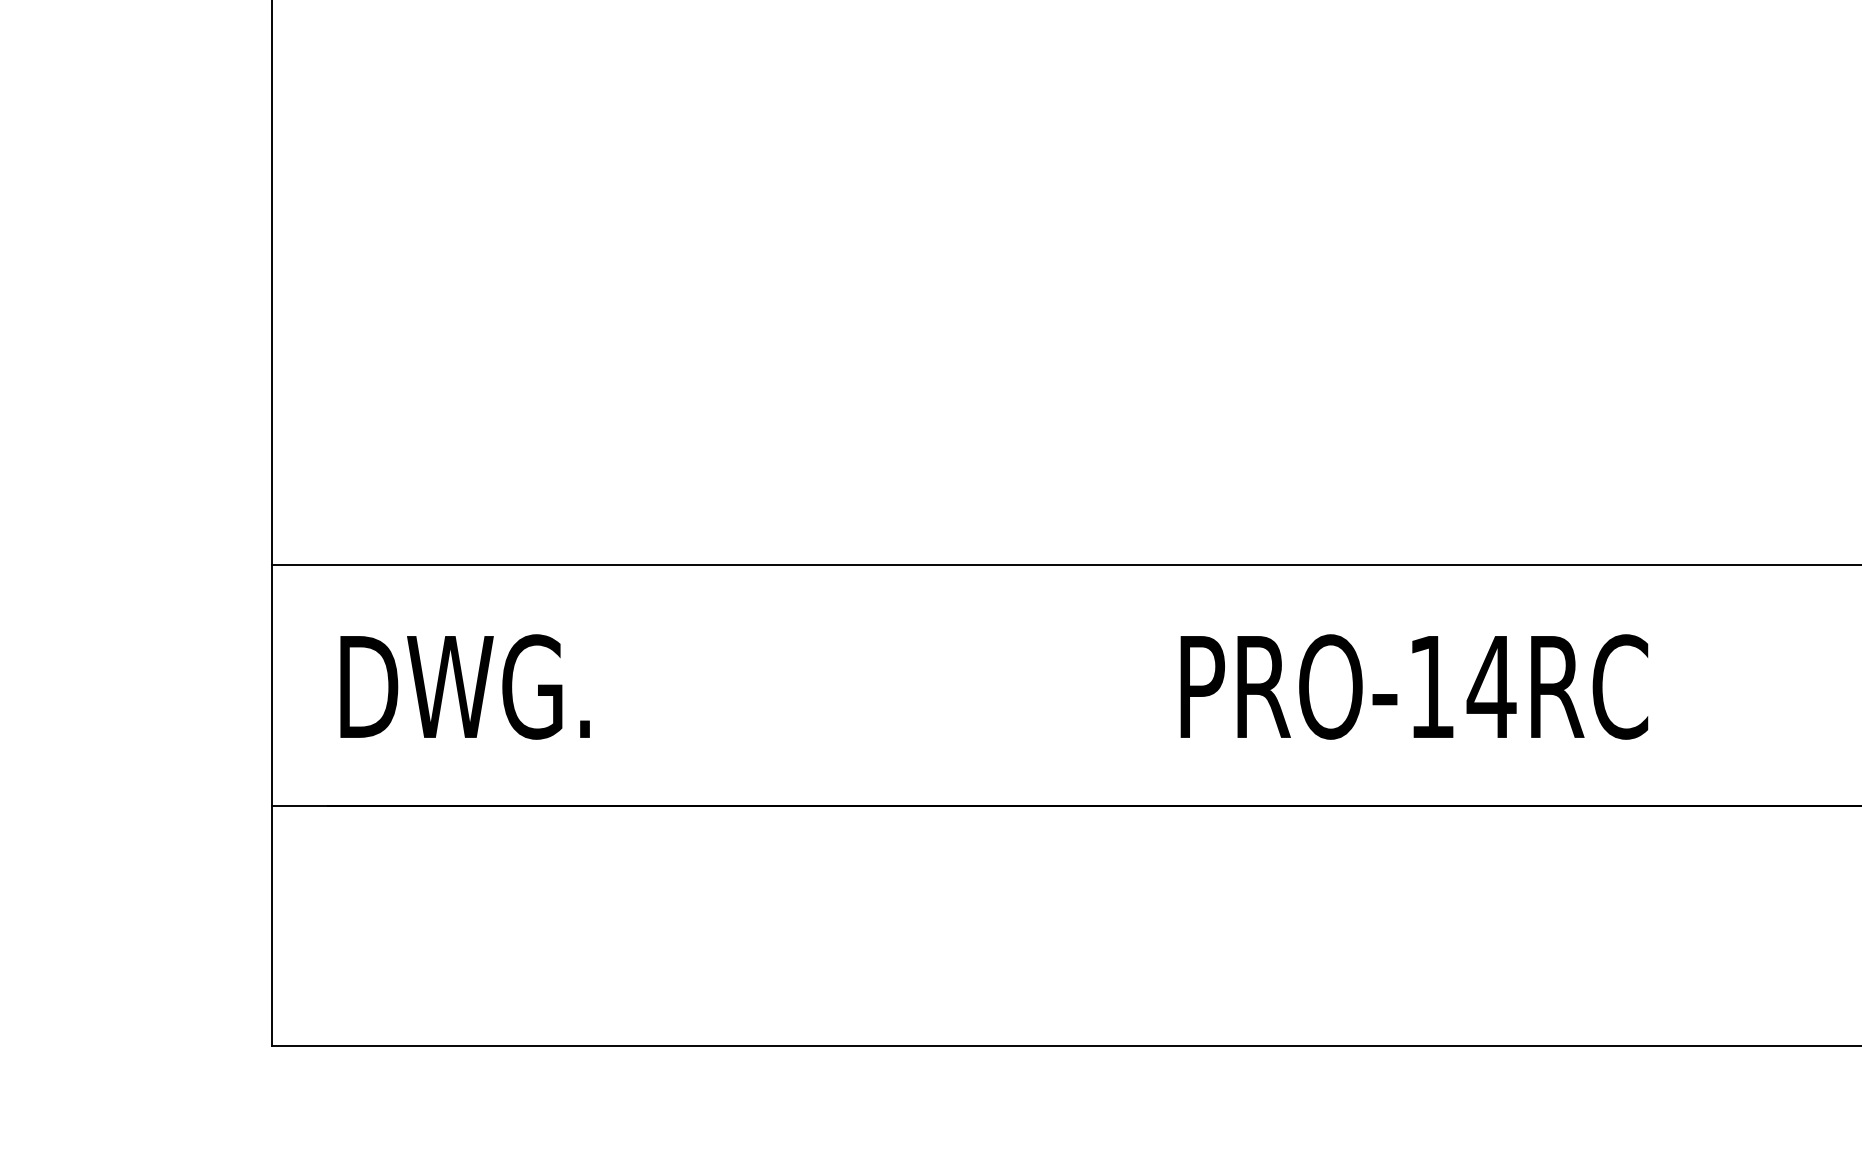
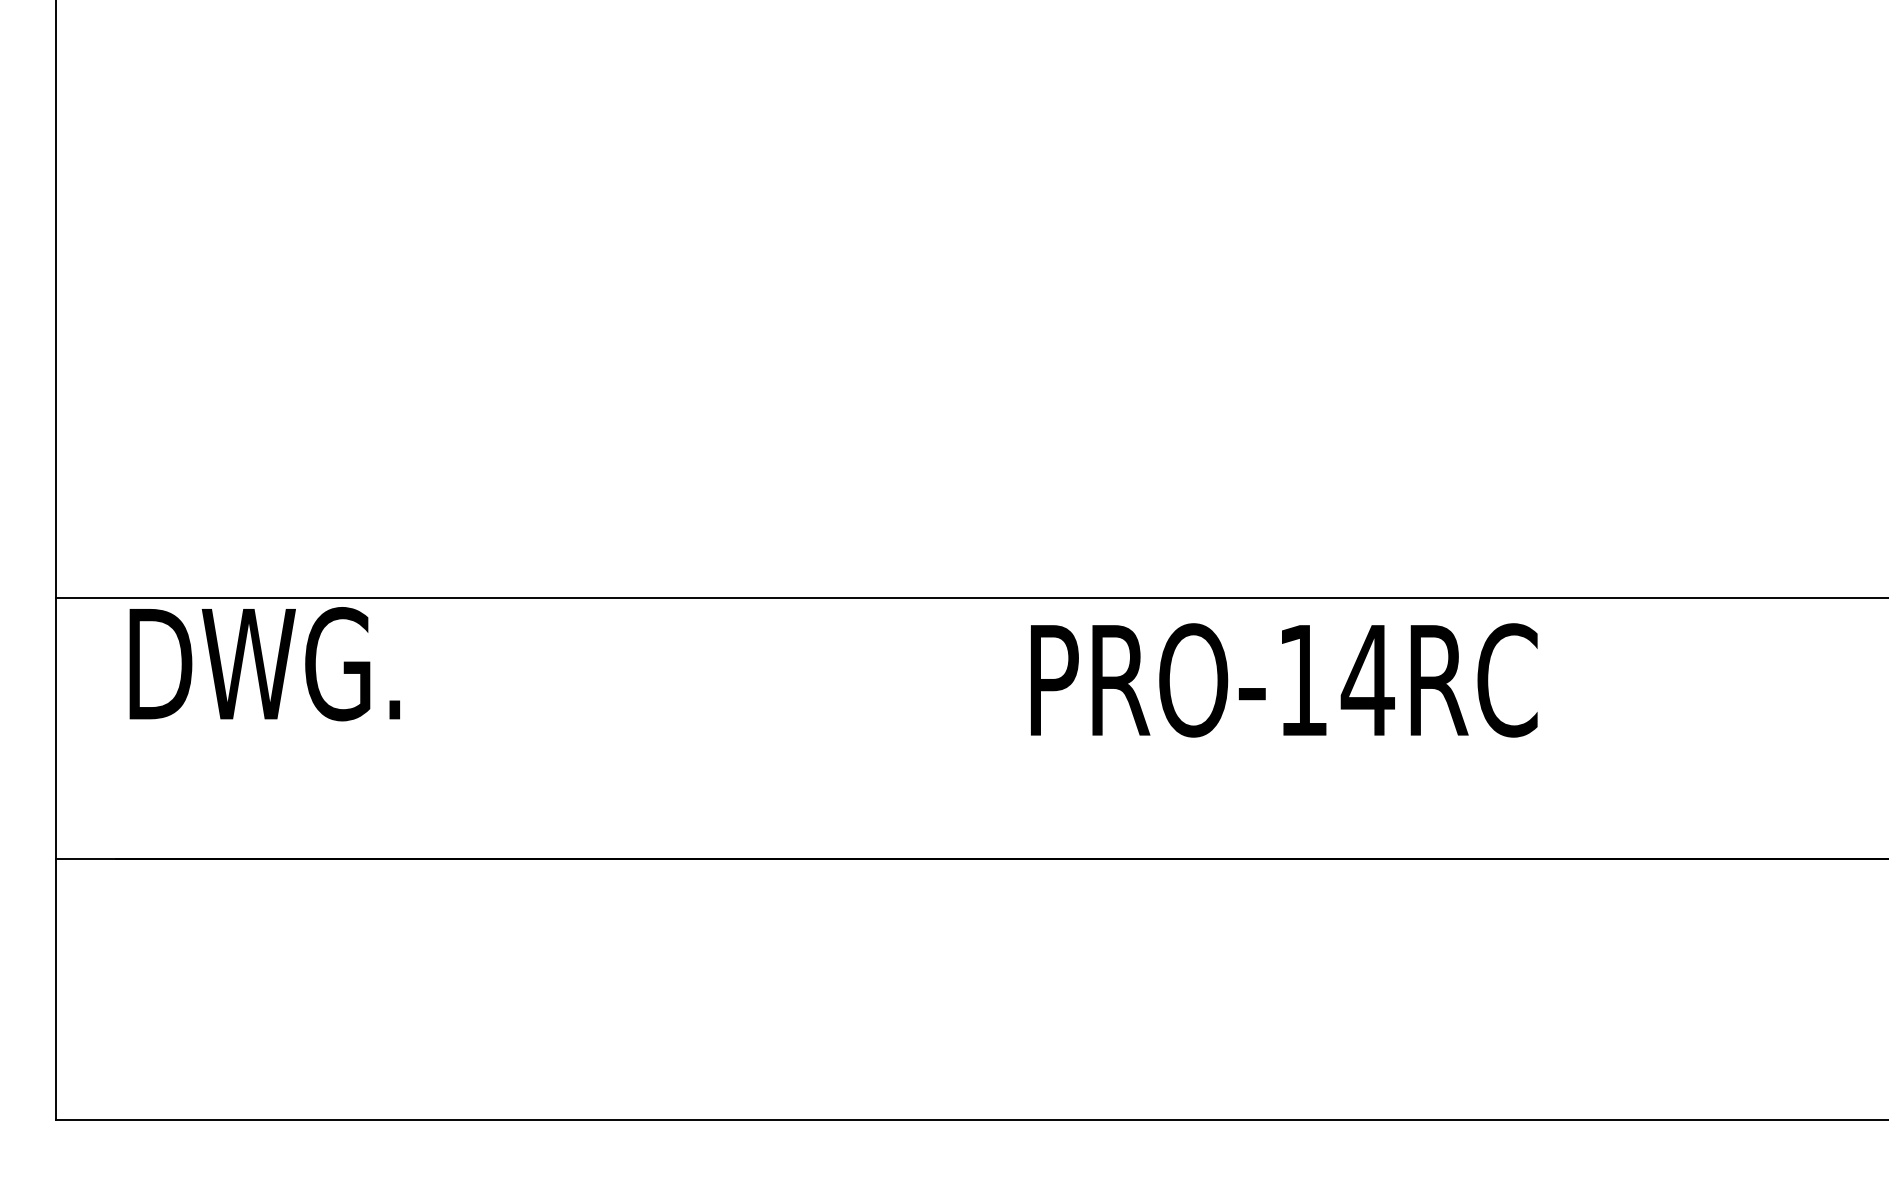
text: (464, 686) -> (264, 663), moved
text: (1414, 686) -> (1284, 679), moved

